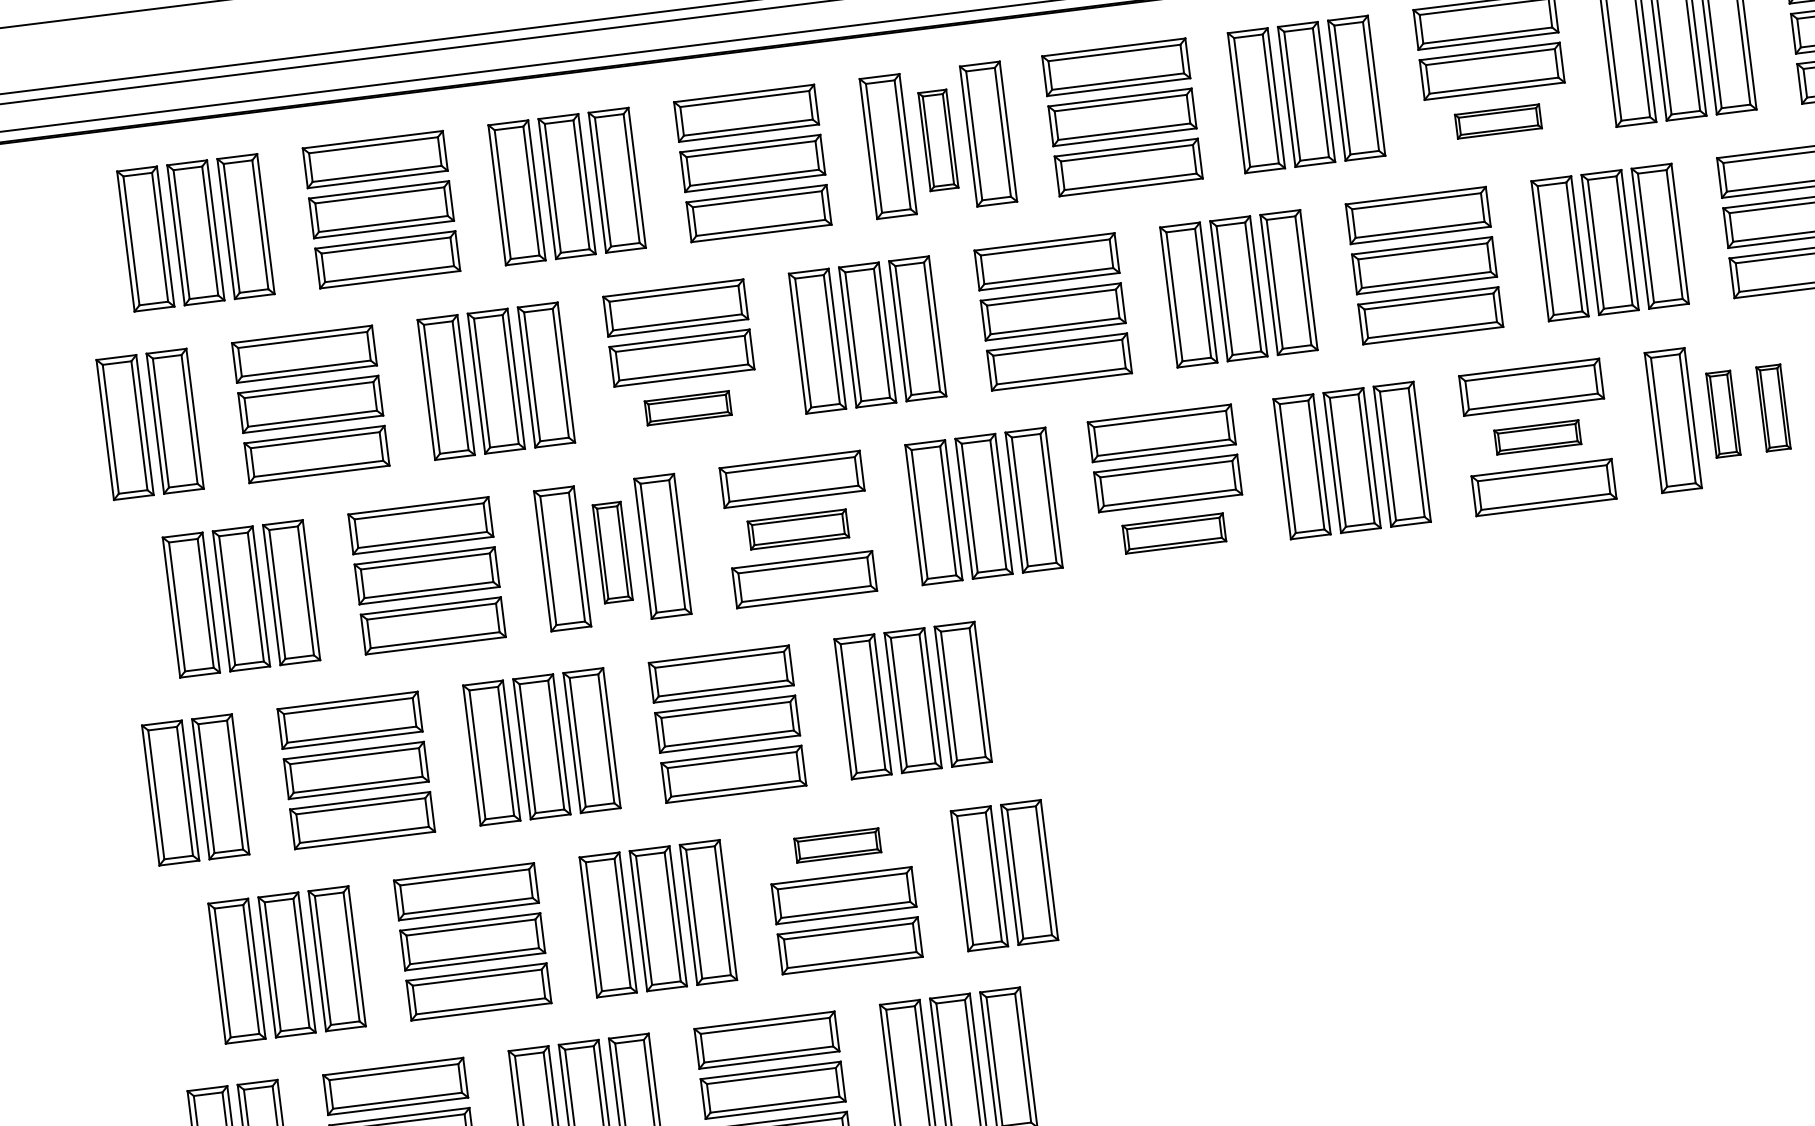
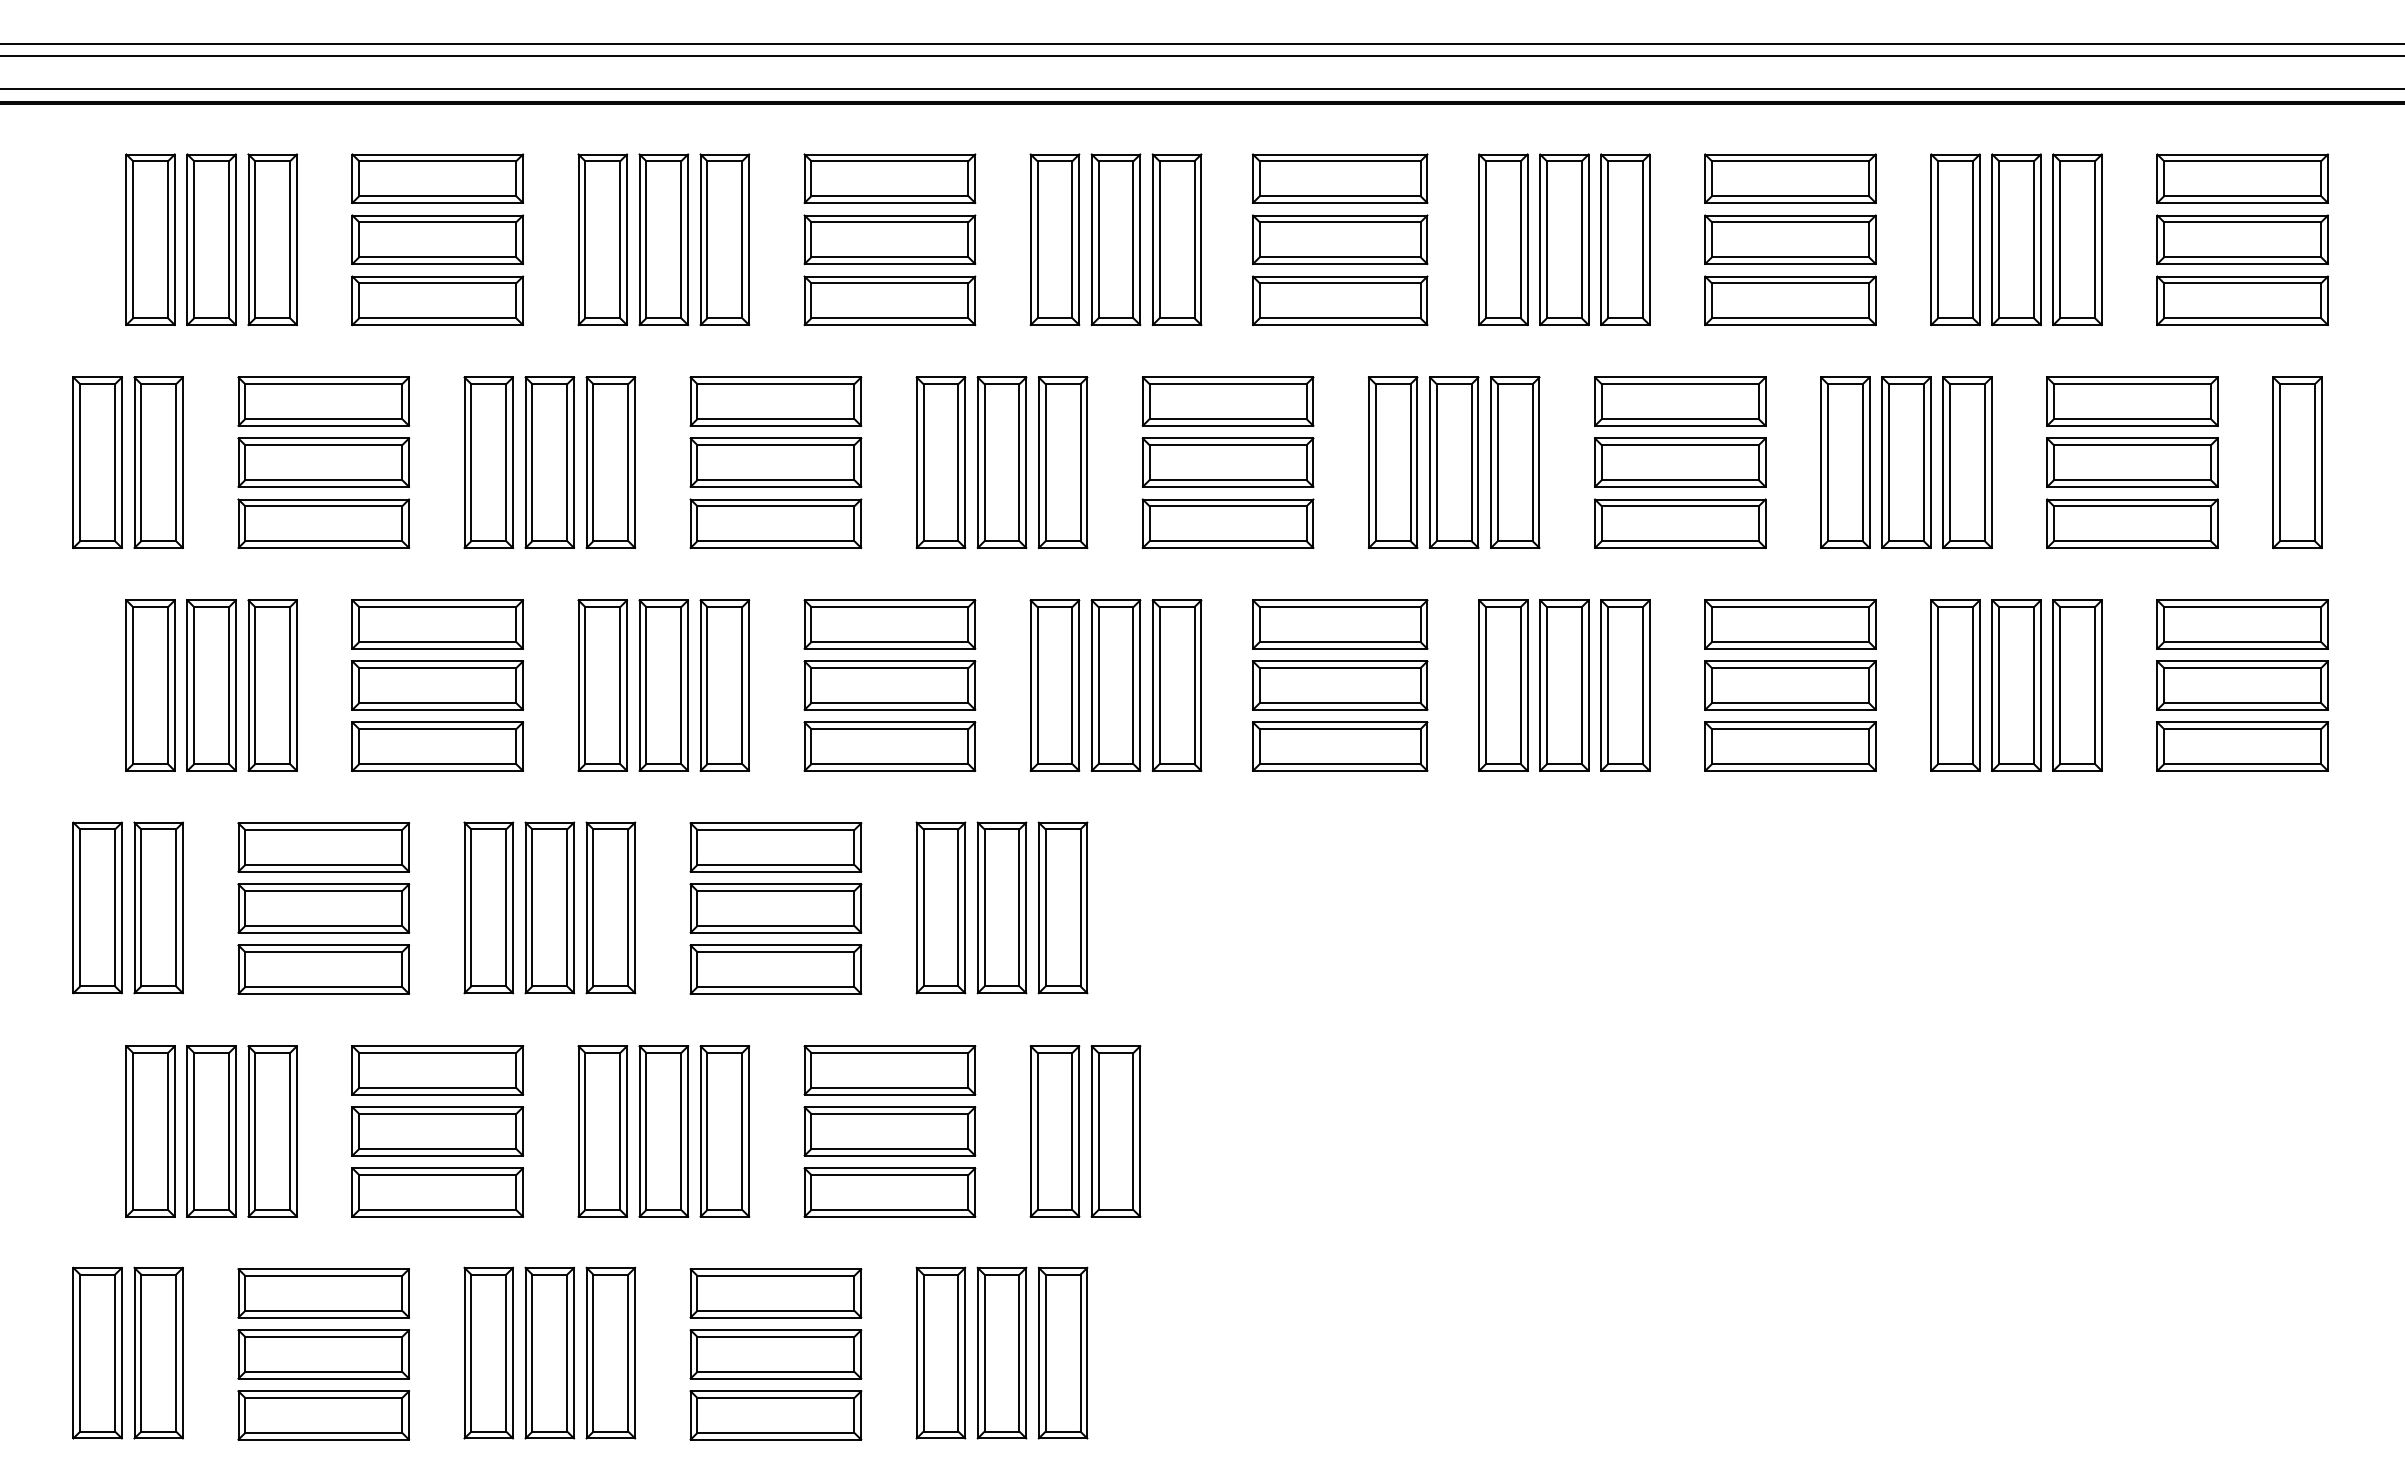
part: (1498, 121) -> (1790, 300), size x1.67
part: (937, 140) -> (1115, 239), size x1.43
part: (1773, 407) -> (2077, 685), size x1.67
part: (687, 408) -> (775, 523), size x1.67
part: (1723, 414) -> (2016, 685), size x1.67
part: (1537, 437) -> (1790, 685), size x1.67
part: (798, 529) -> (889, 685), size x1.43
part: (1174, 533) -> (1340, 746), size x1.43
part: (612, 552) -> (663, 685), size x1.43
part: (837, 845) -> (889, 1070), size x1.67

